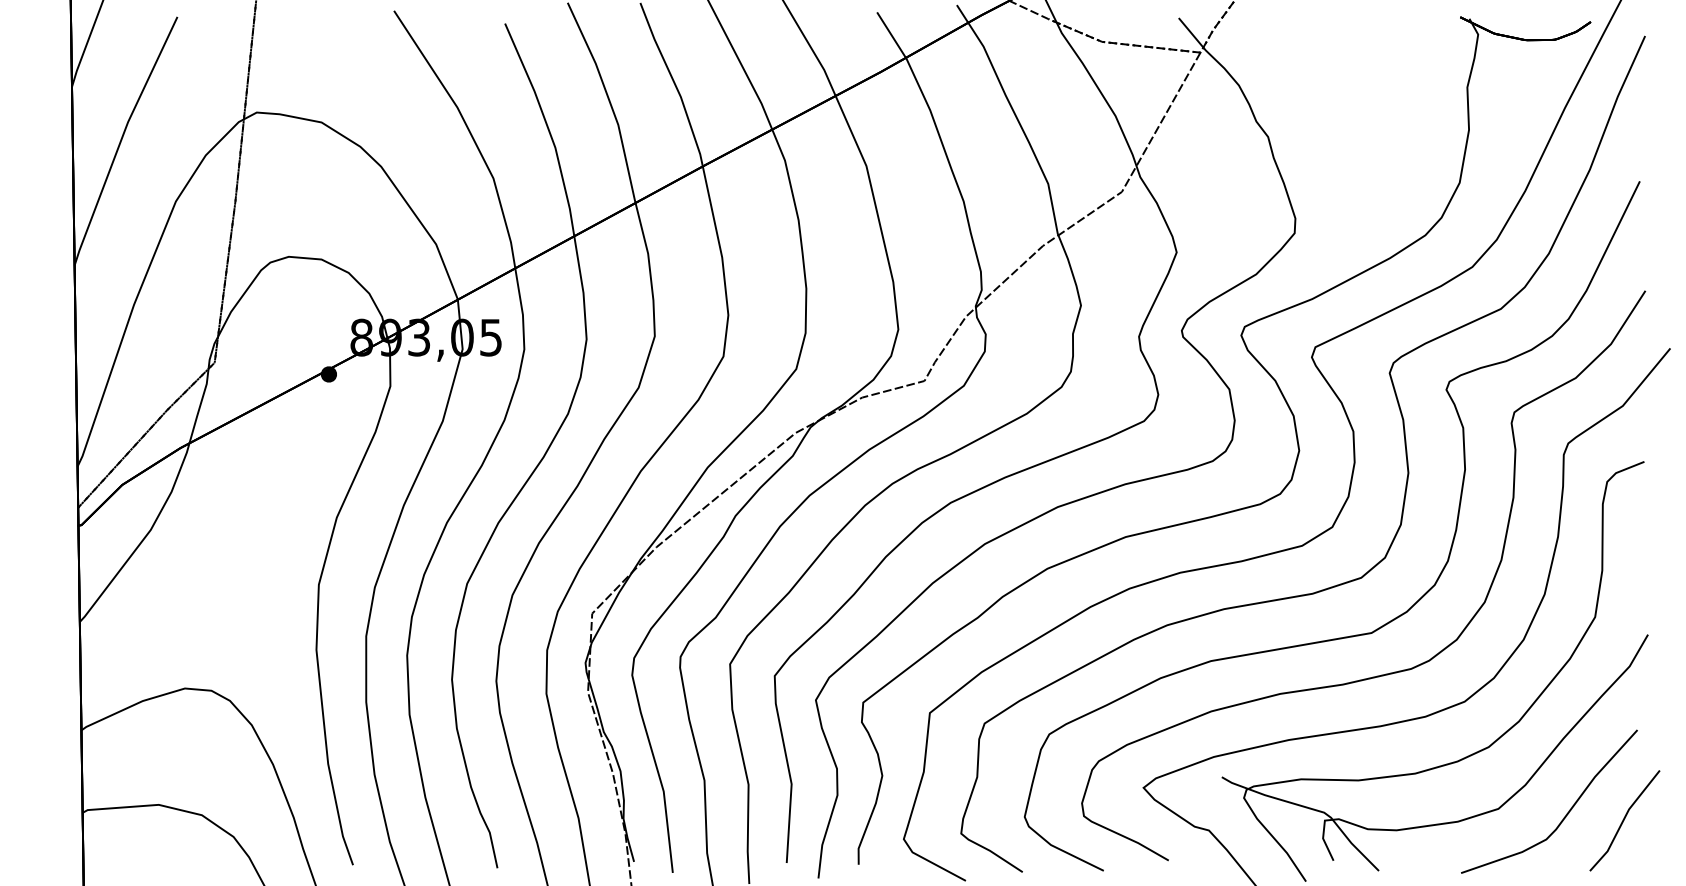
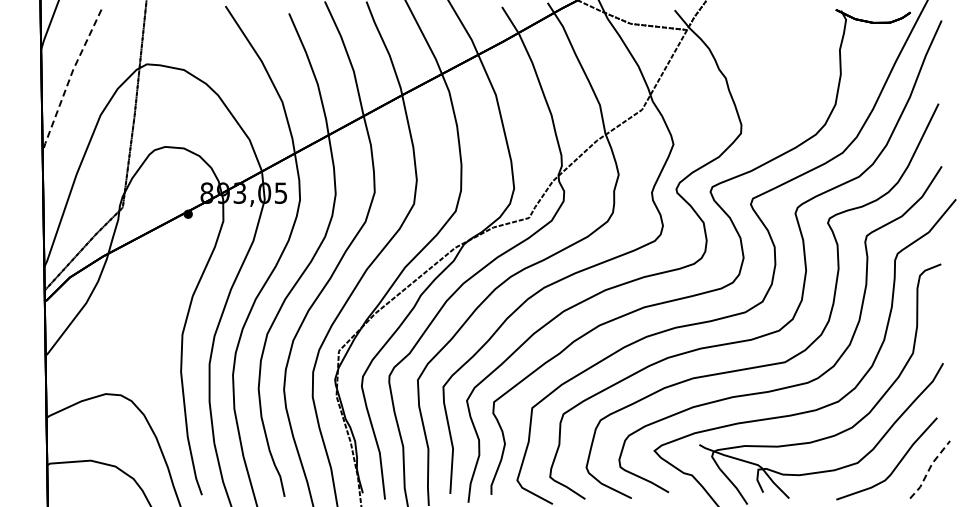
line: (121, 140) -> (69, 80), solid -> dashed
line: (1623, 820) -> (929, 469), solid -> dashed

